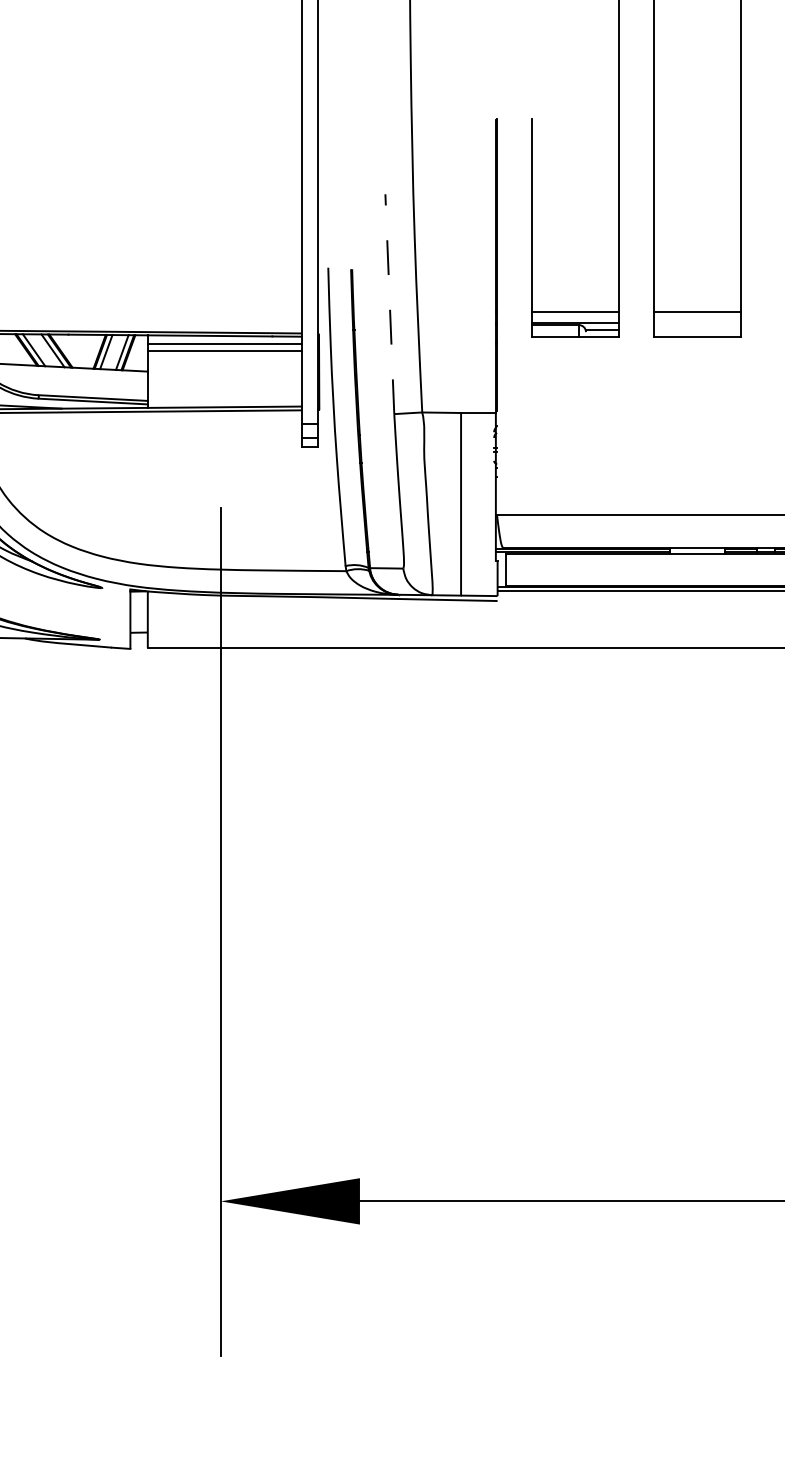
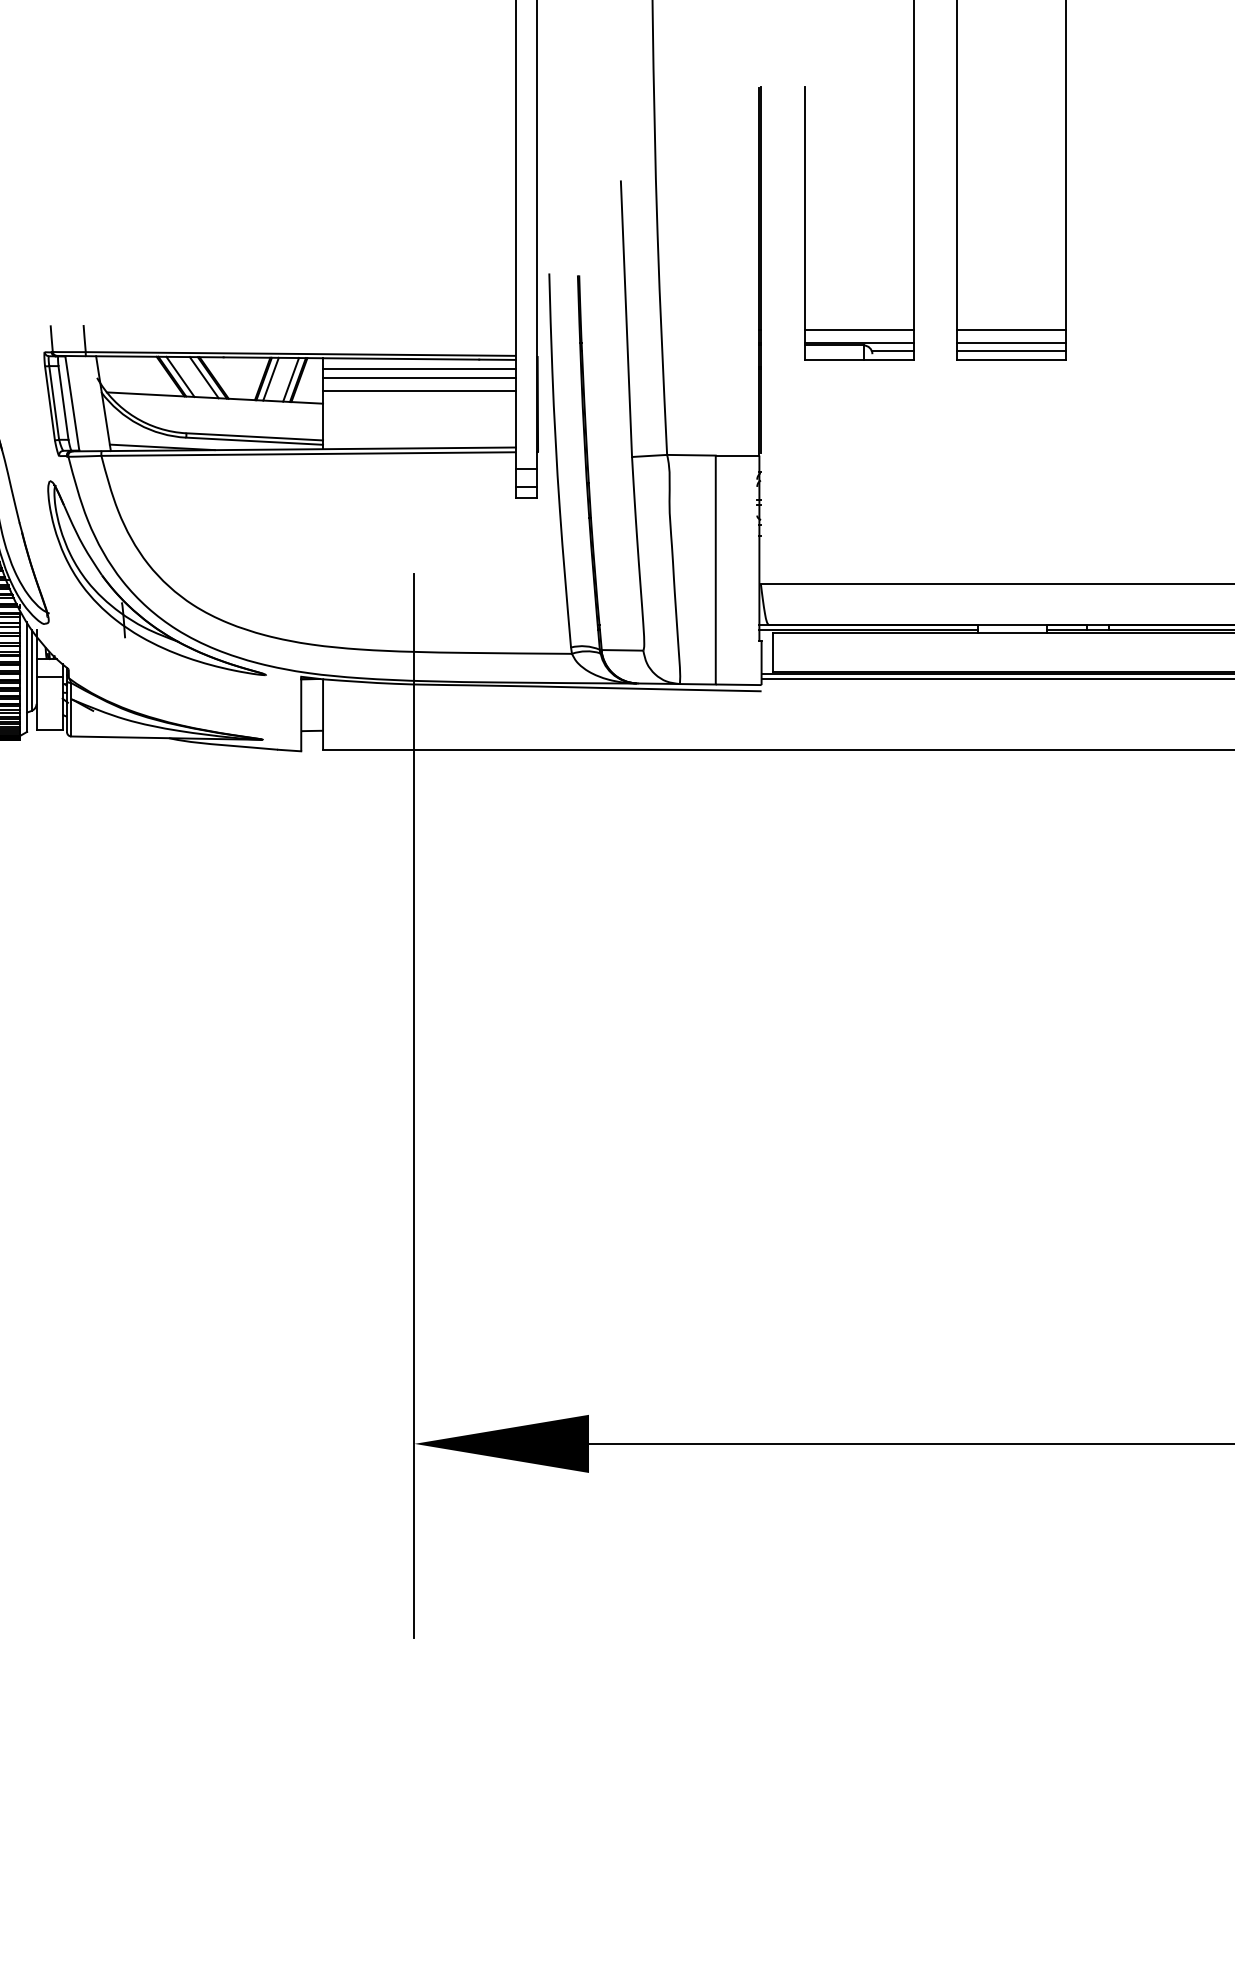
line: (389, 304) -> (626, 319), dashed -> solid
line: (696, 322) -> (1011, 342), added
line: (696, 329) -> (1011, 351), added
line: (224, 361) -> (419, 390), added

